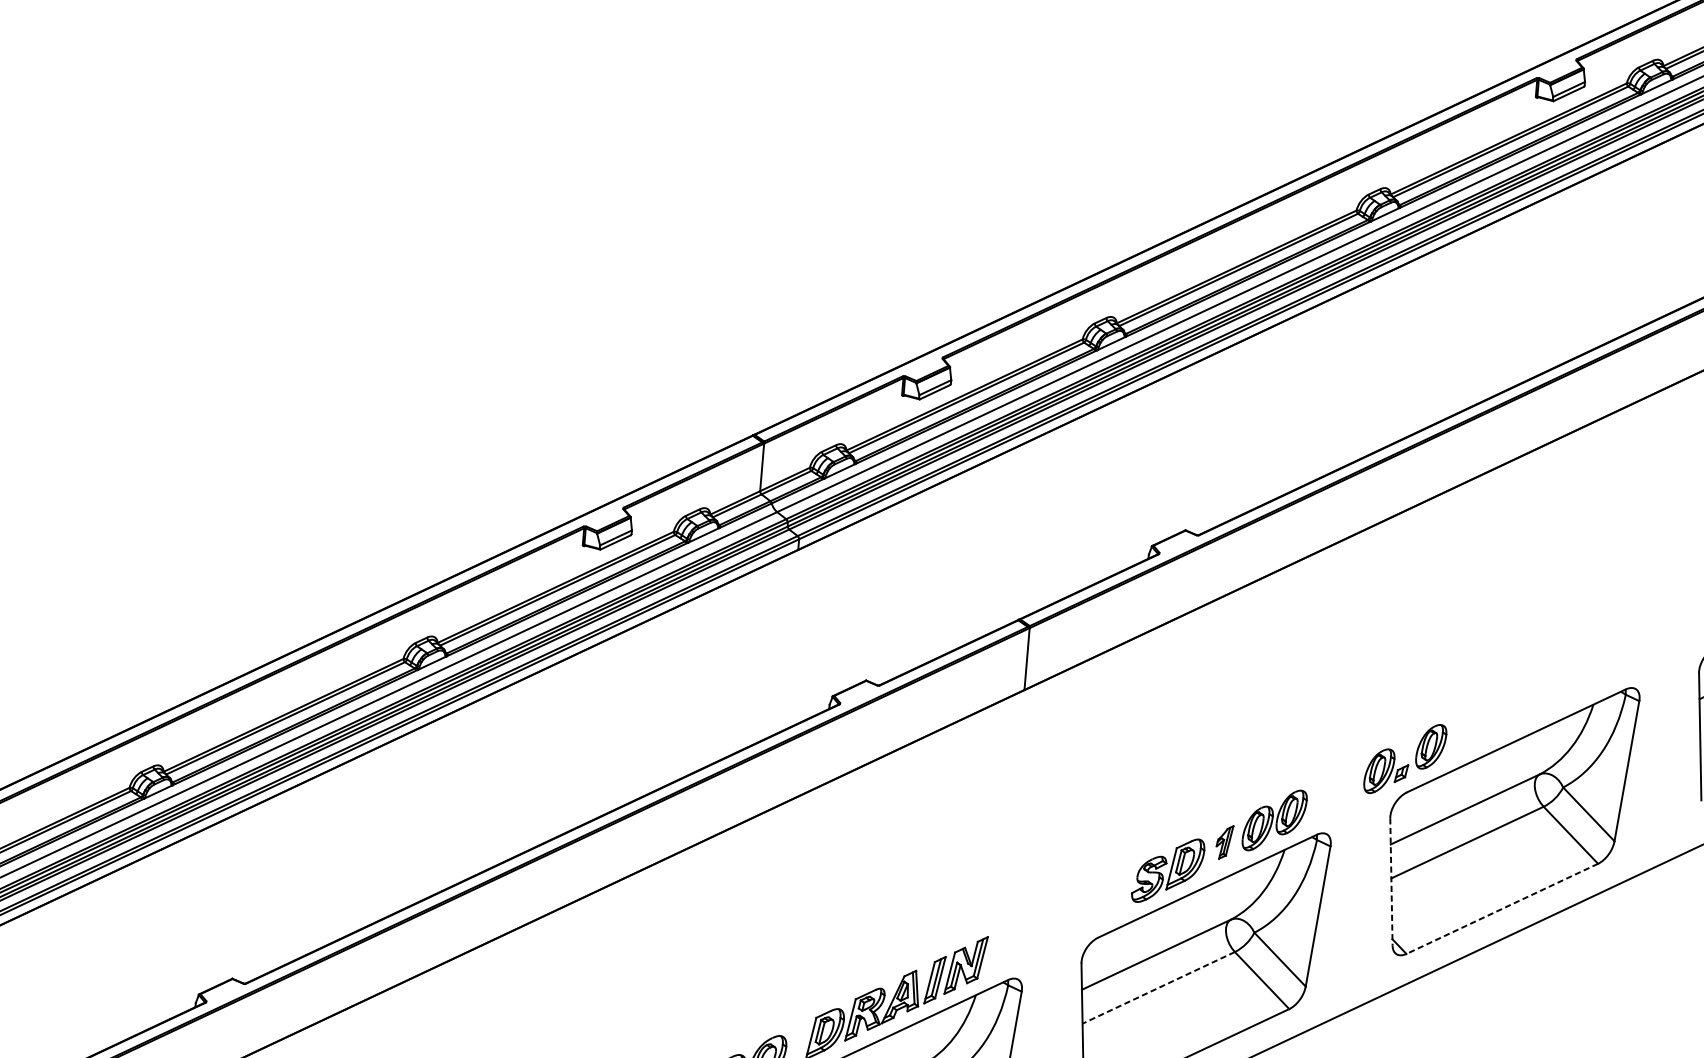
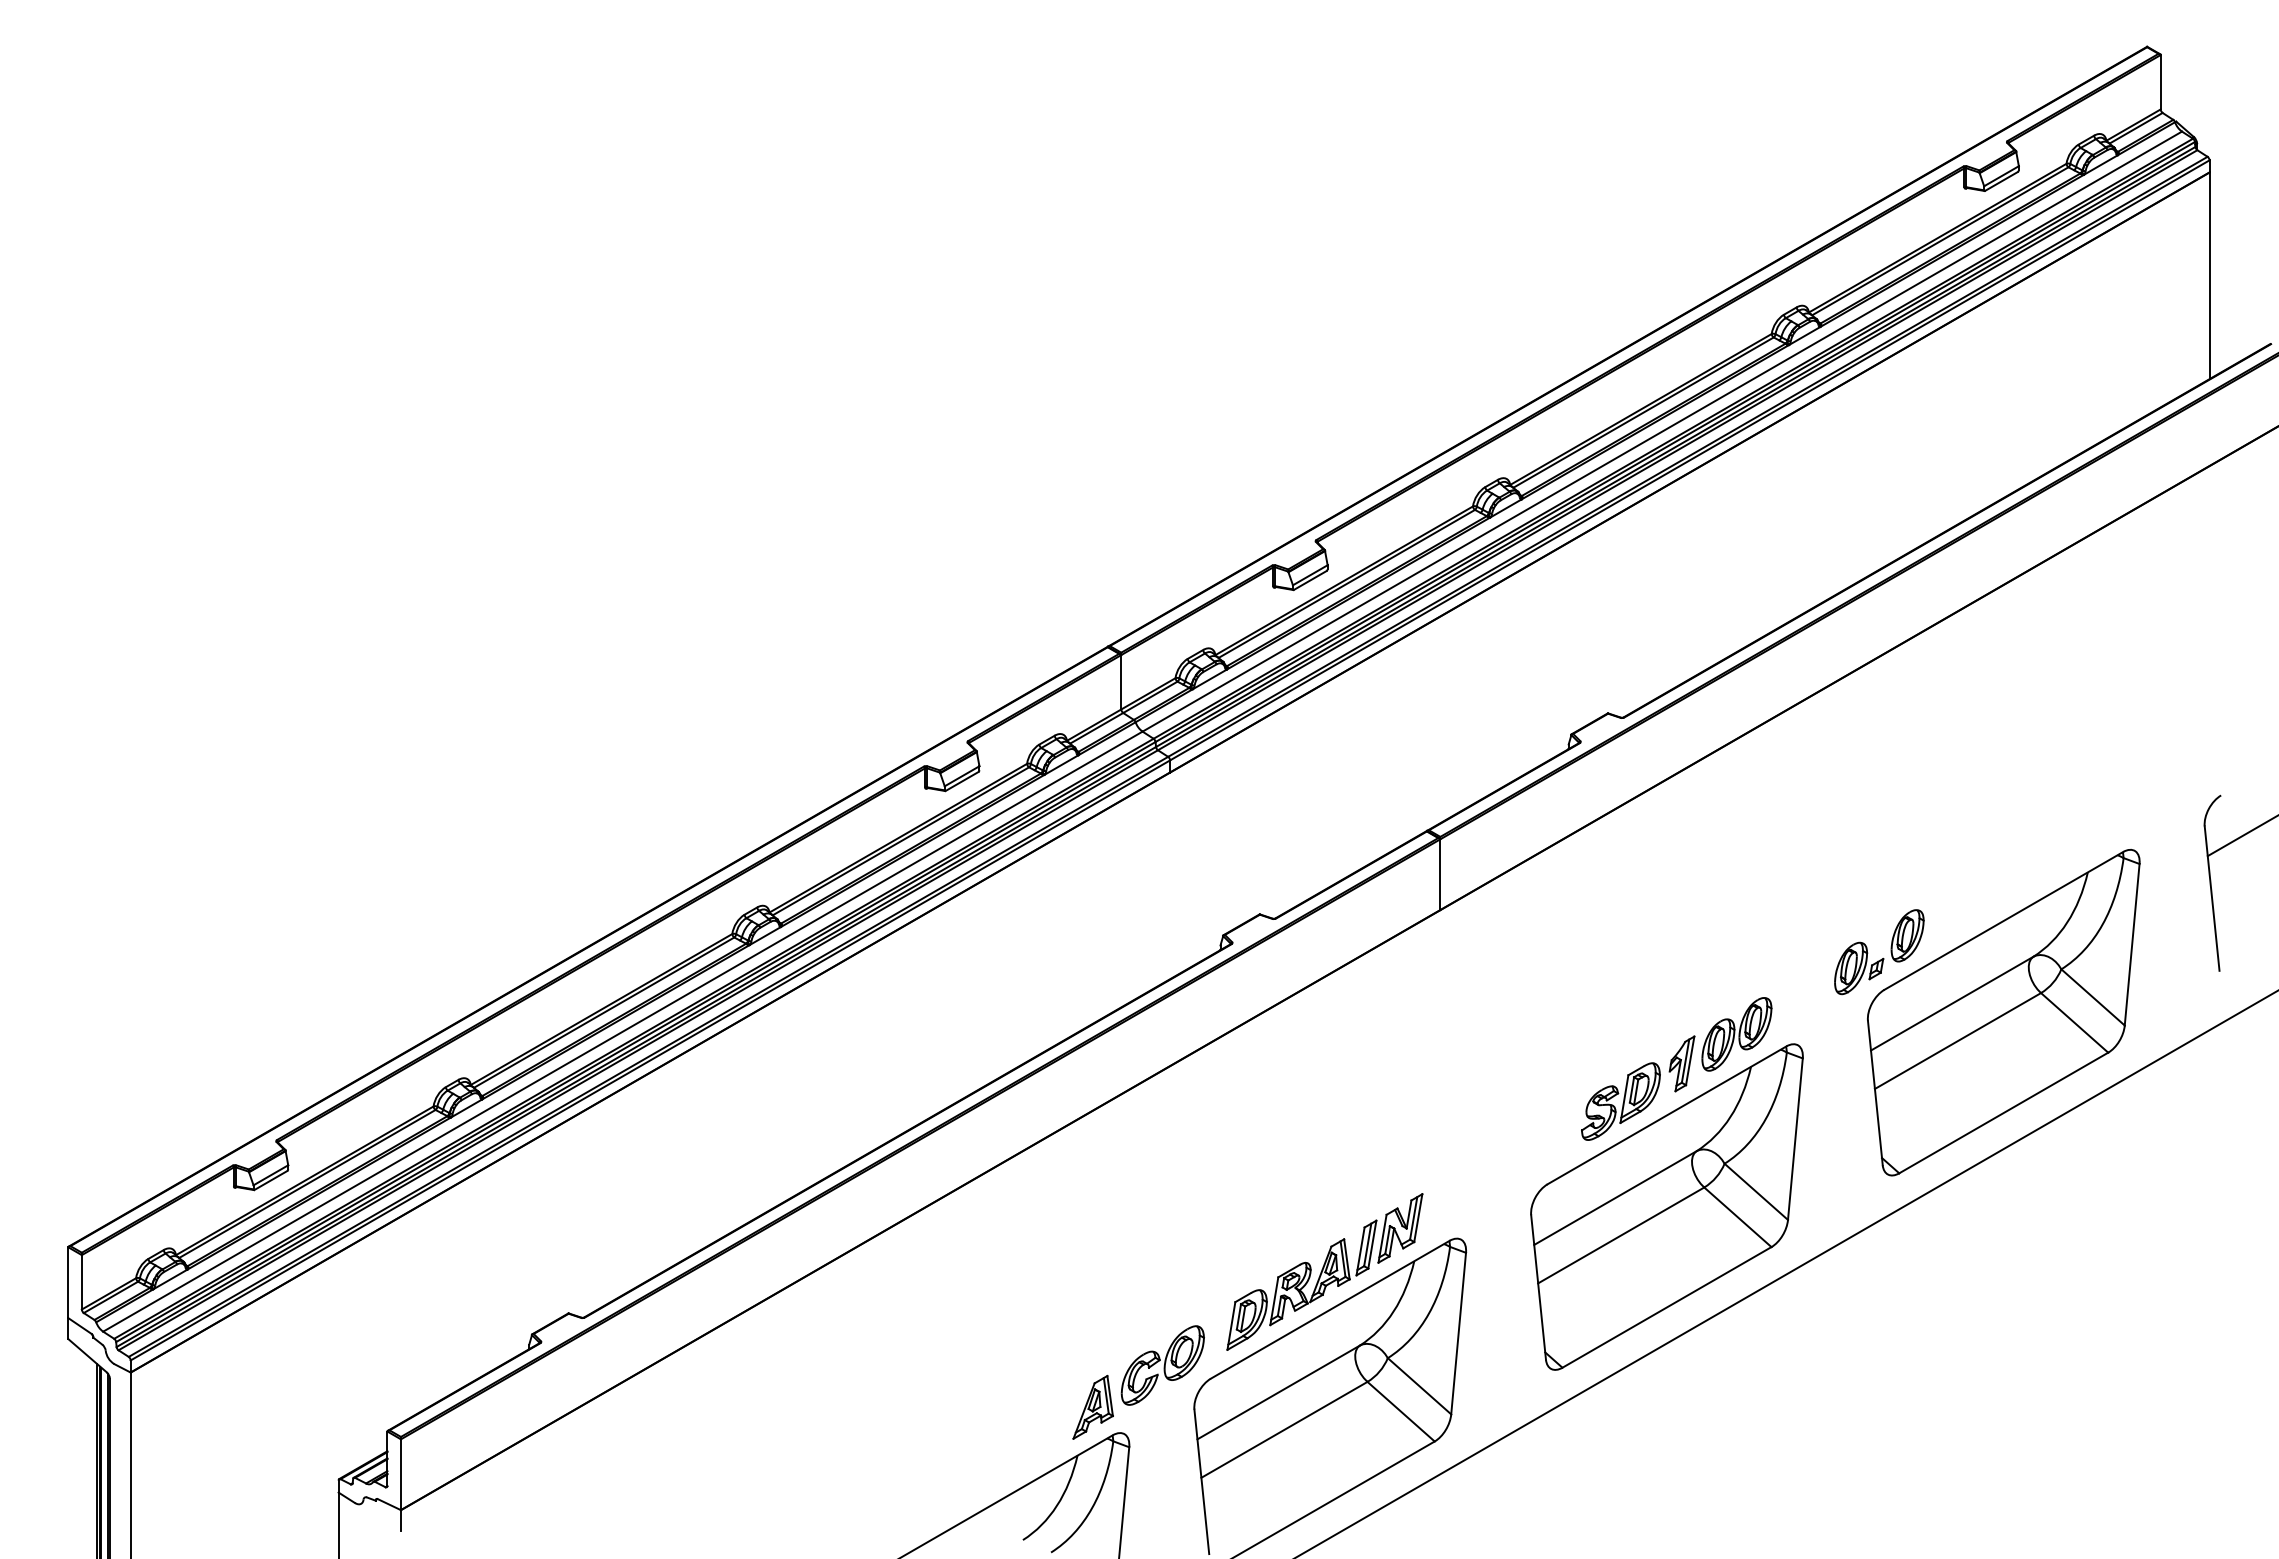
part: (1224, 841) -> (1681, 1063), size x1.43
line: (1391, 882) -> (1875, 1093), dashed -> solid
line: (1502, 909) -> (2003, 1113), dashed -> solid
line: (1158, 987) -> (1621, 1235), dashed -> solid

